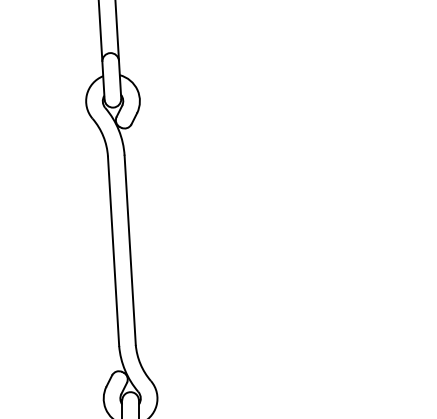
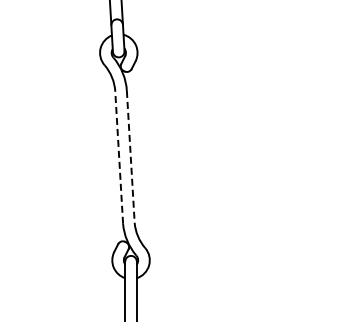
line: (114, 251) -> (119, 157), solid -> dashed
line: (129, 251) -> (130, 157), solid -> dashed

